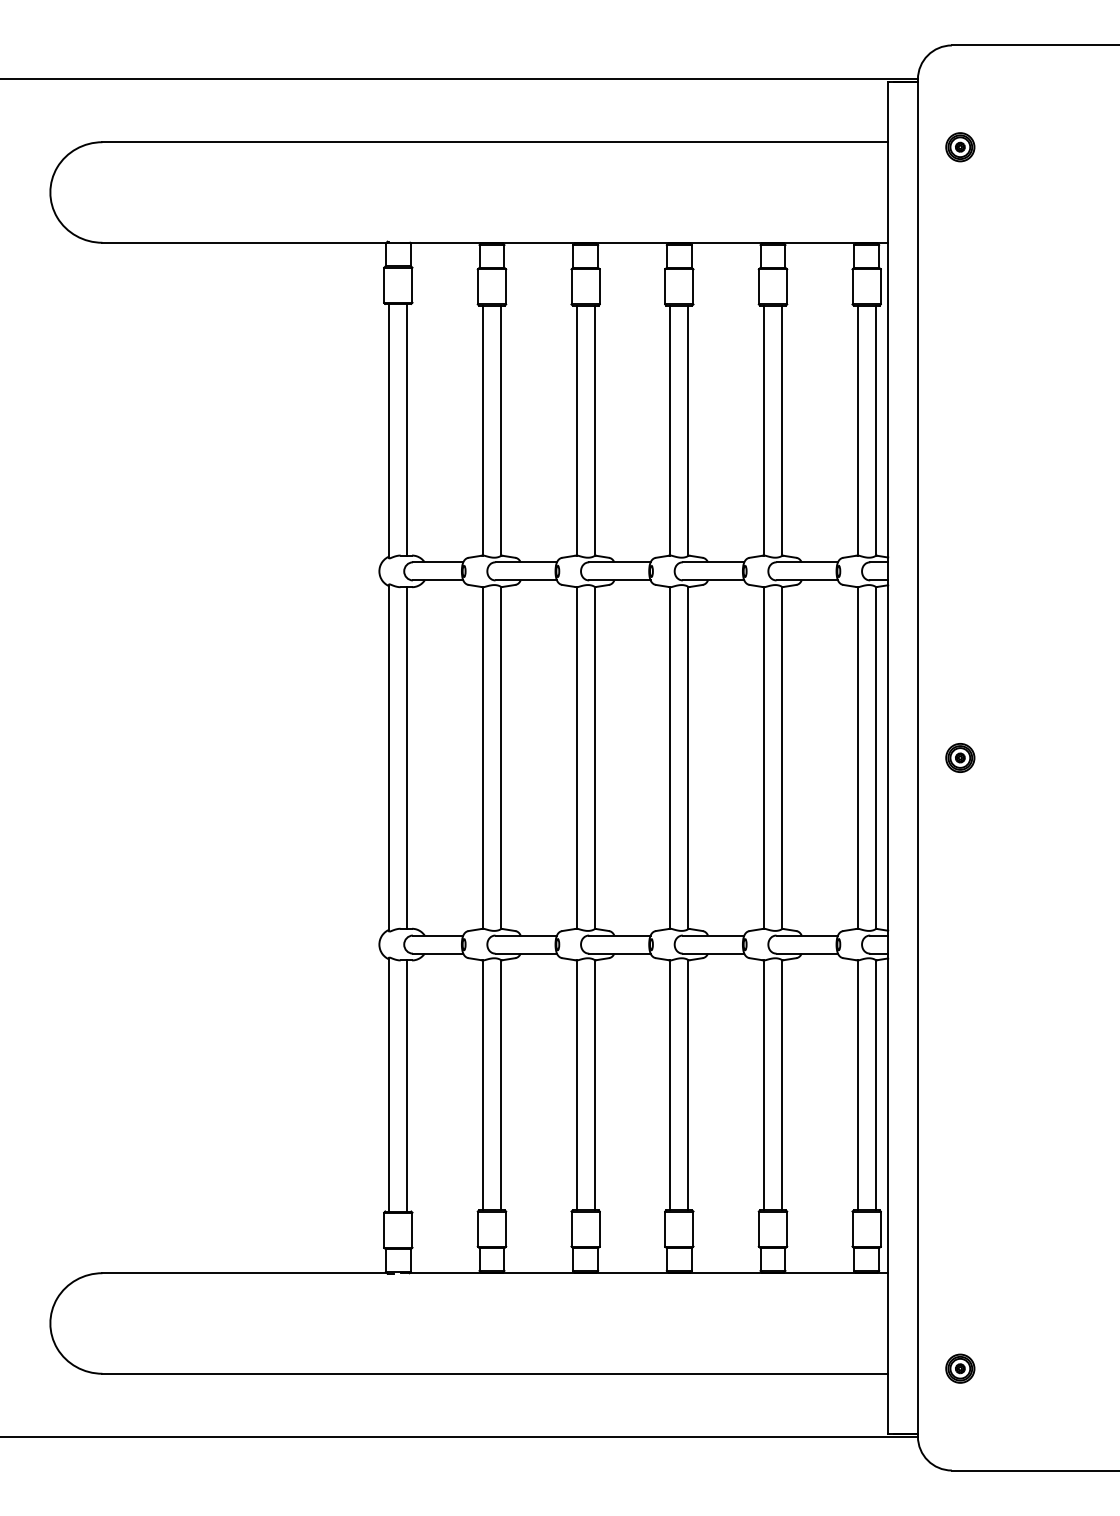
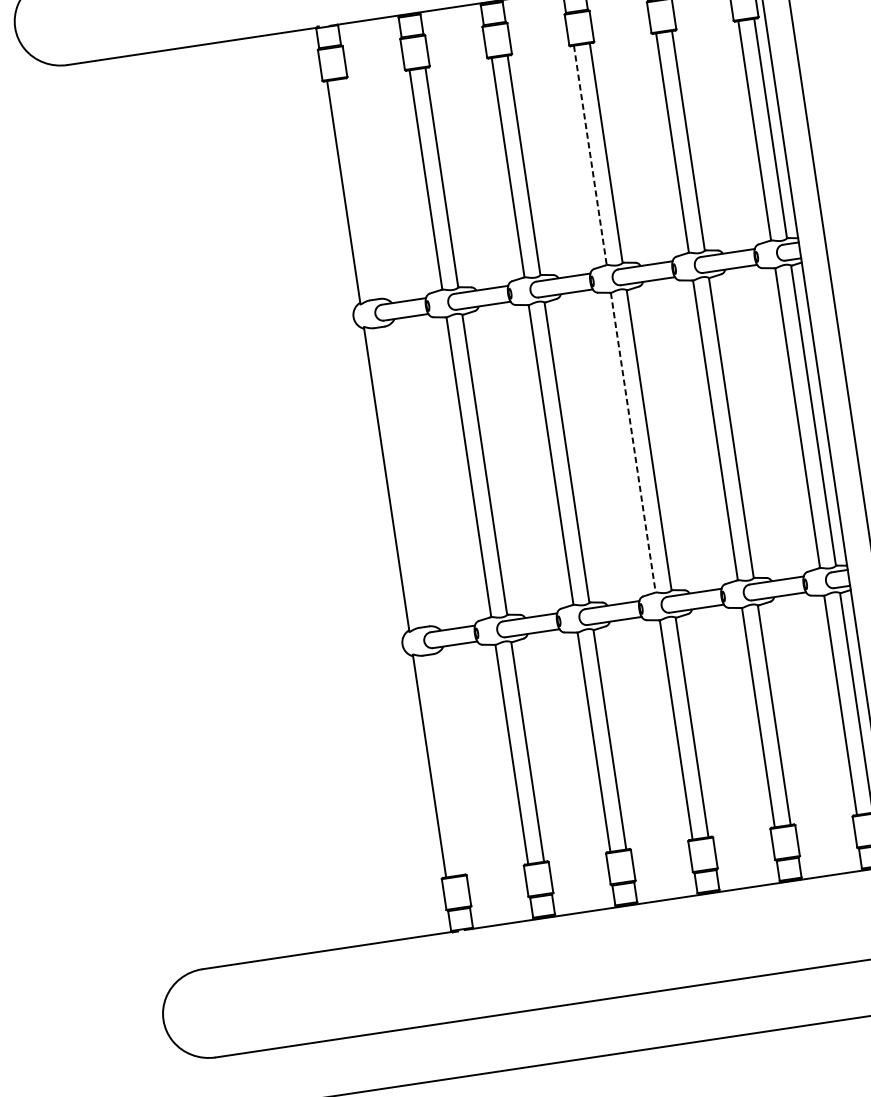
line: (407, 429) -> (359, 188), removed
line: (670, 430) -> (590, 155), solid -> dashed
line: (407, 757) -> (402, 476), removed
line: (670, 757) -> (633, 442), solid -> dashed
line: (407, 1085) -> (445, 764), removed

